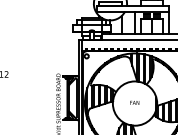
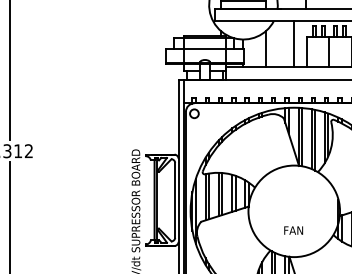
text: (134, 102) -> (293, 229), moved

